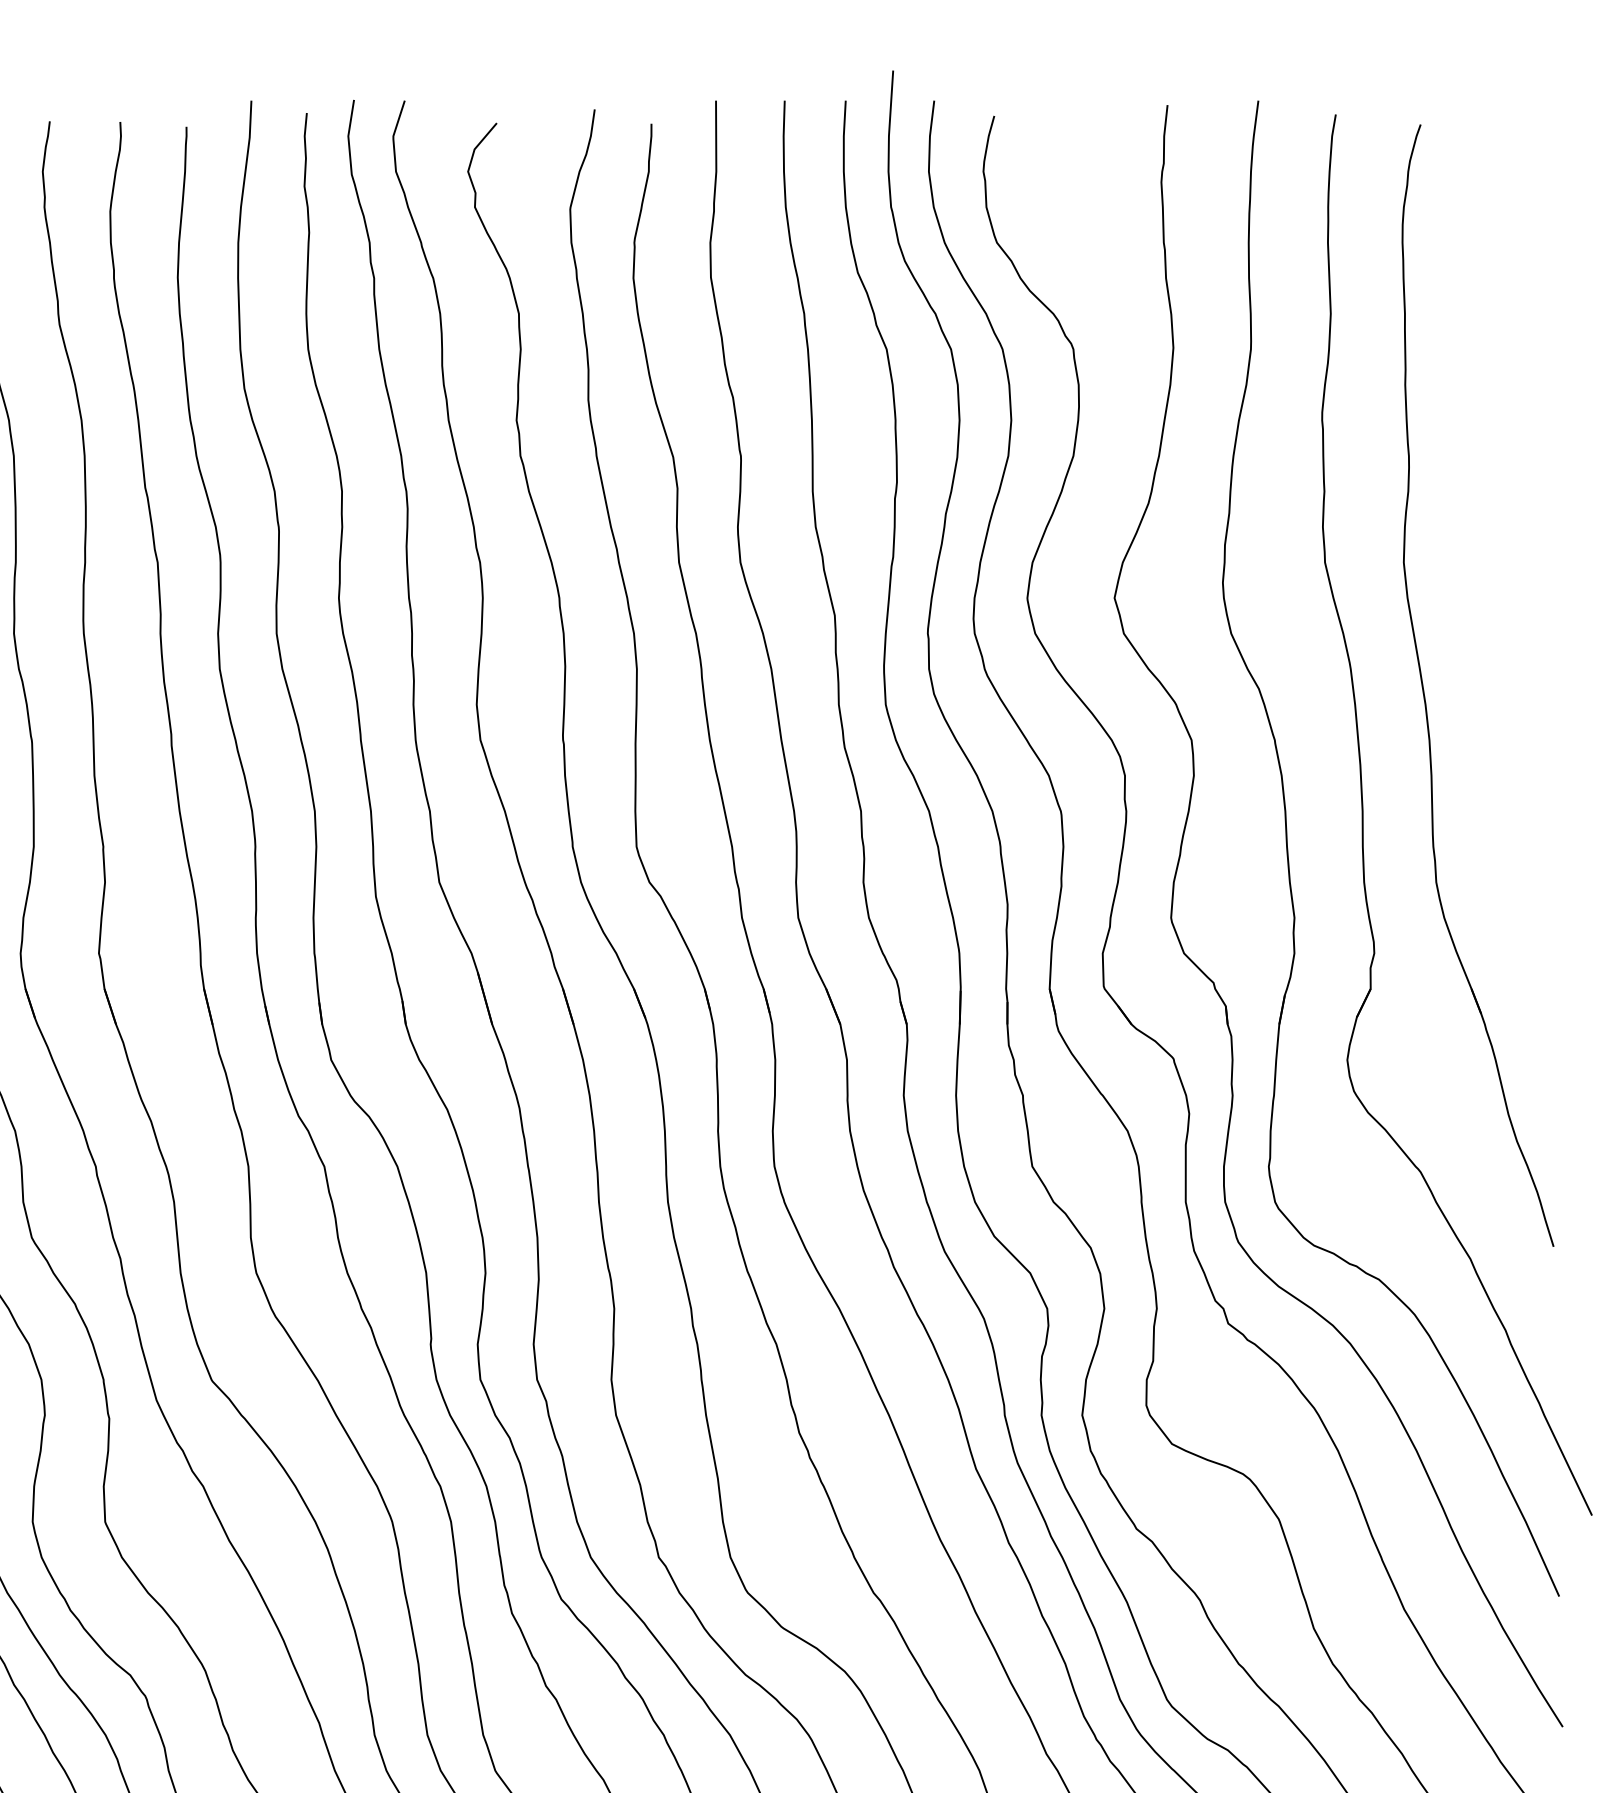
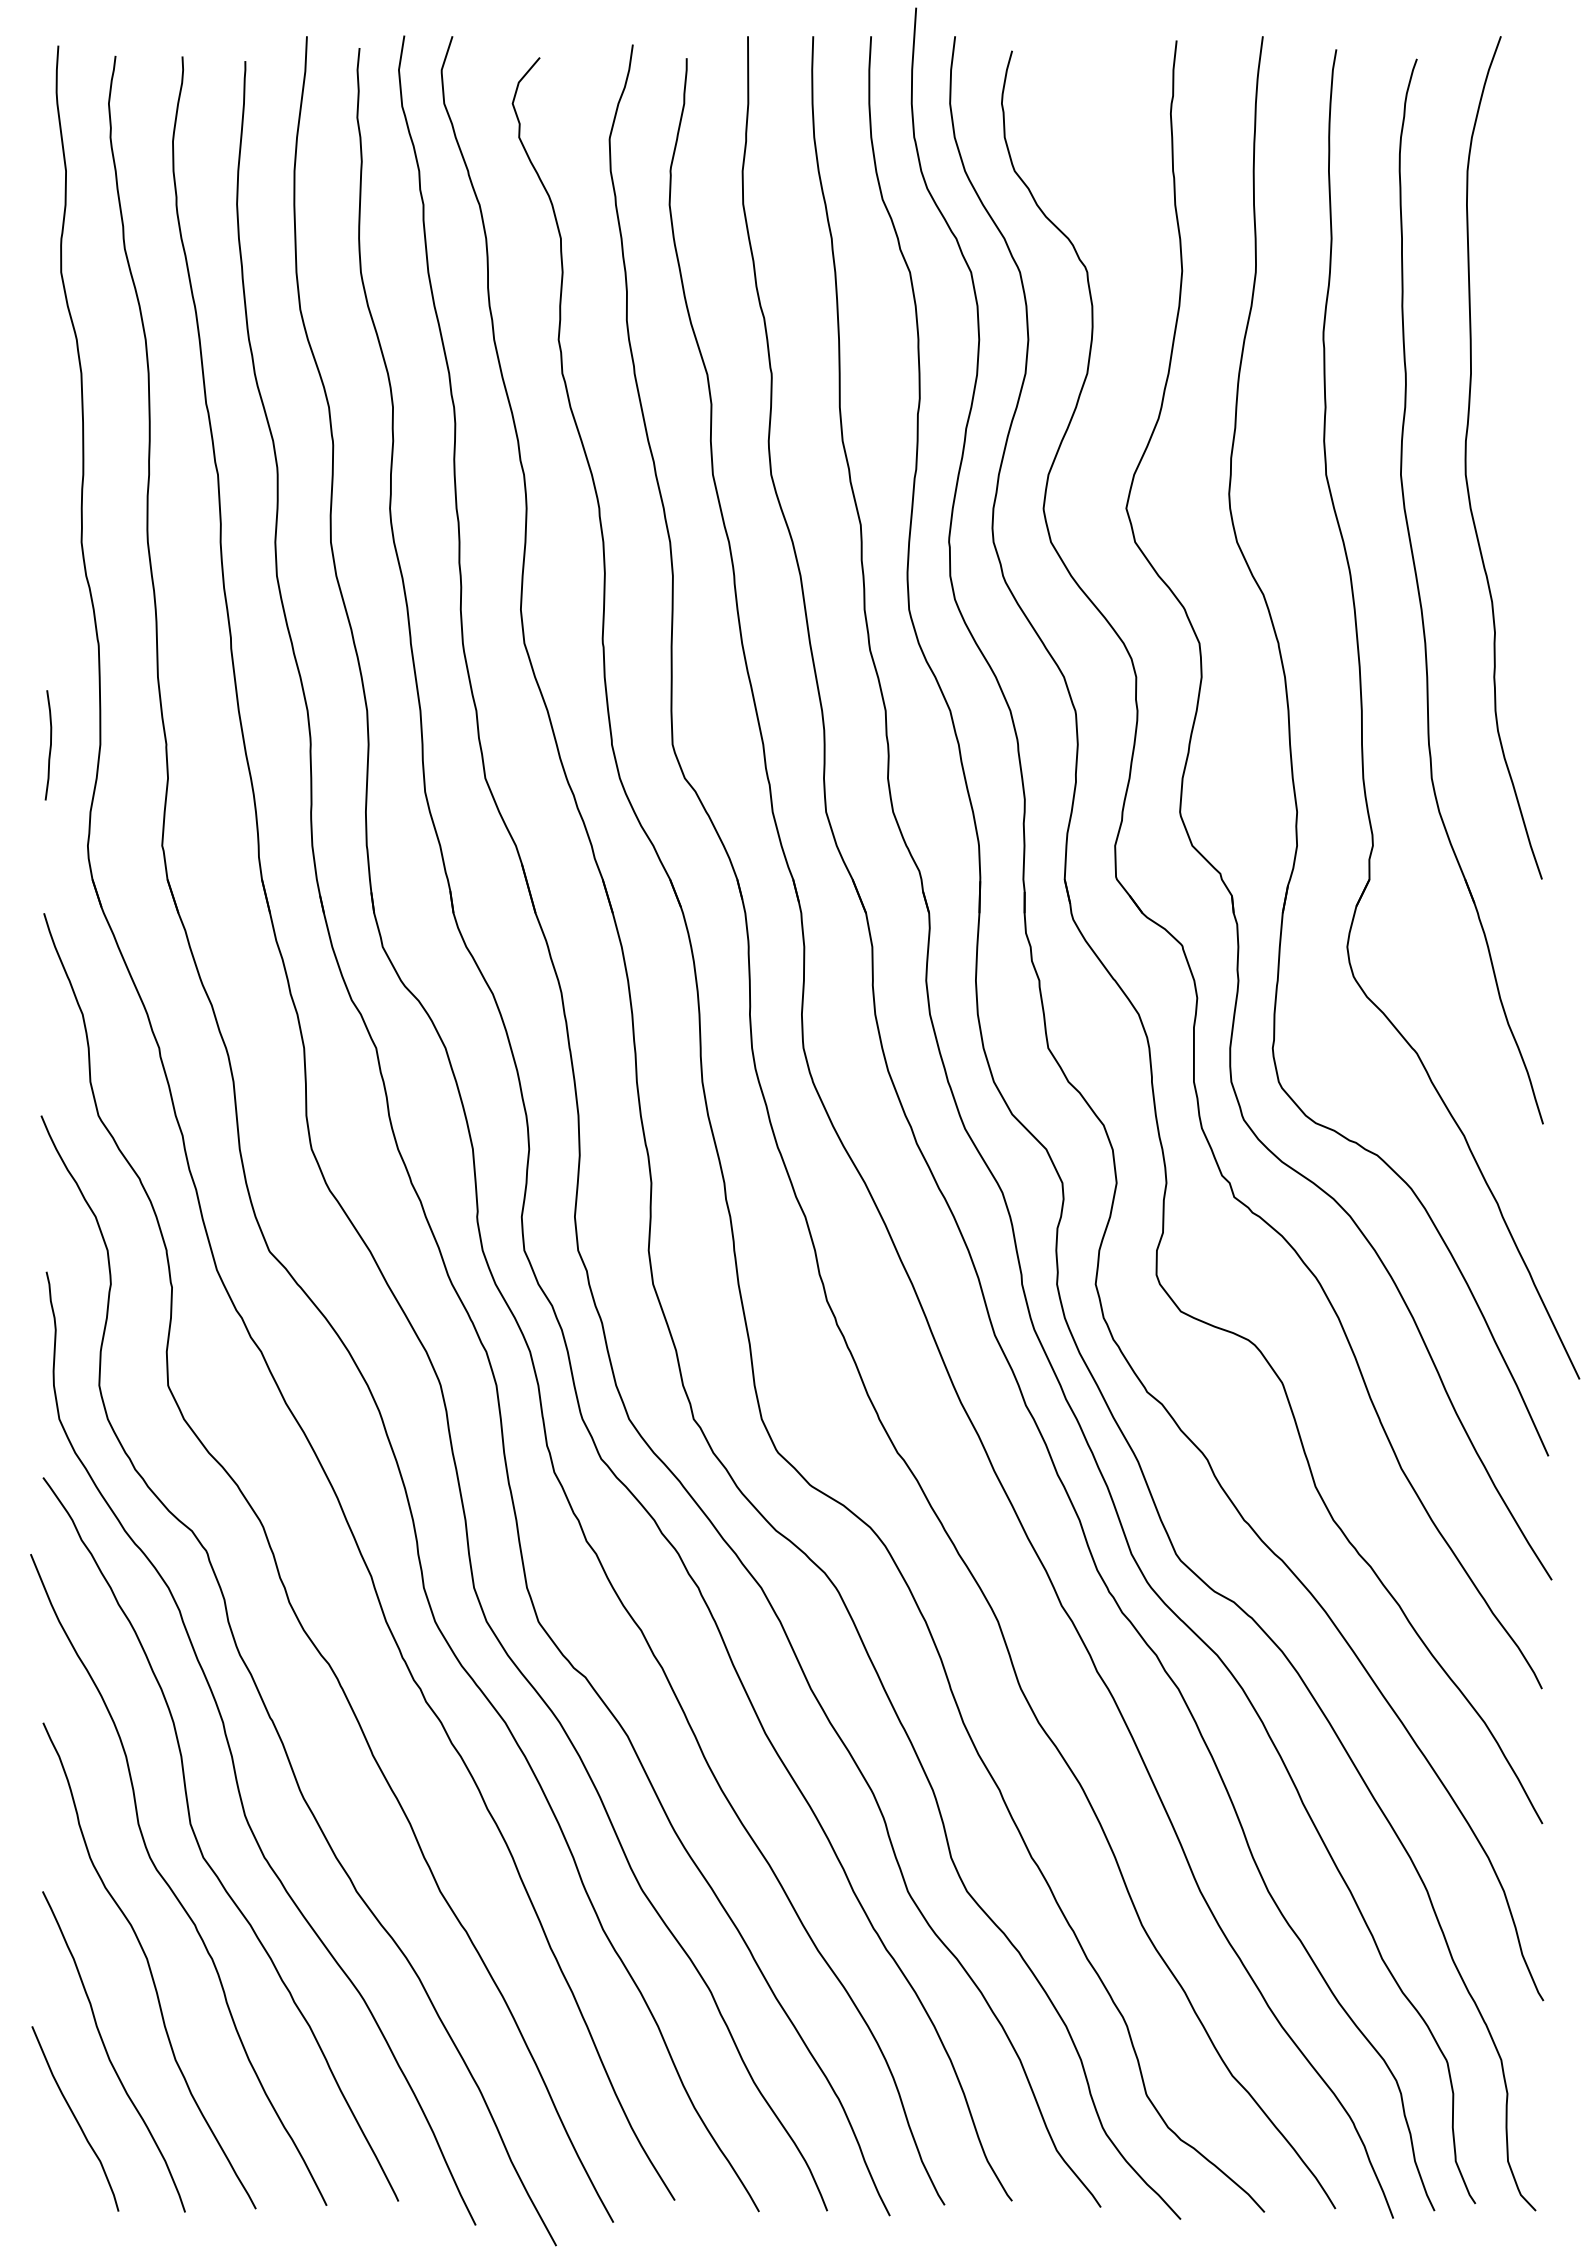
curve: (1472, 544) -> (1466, 457), added

